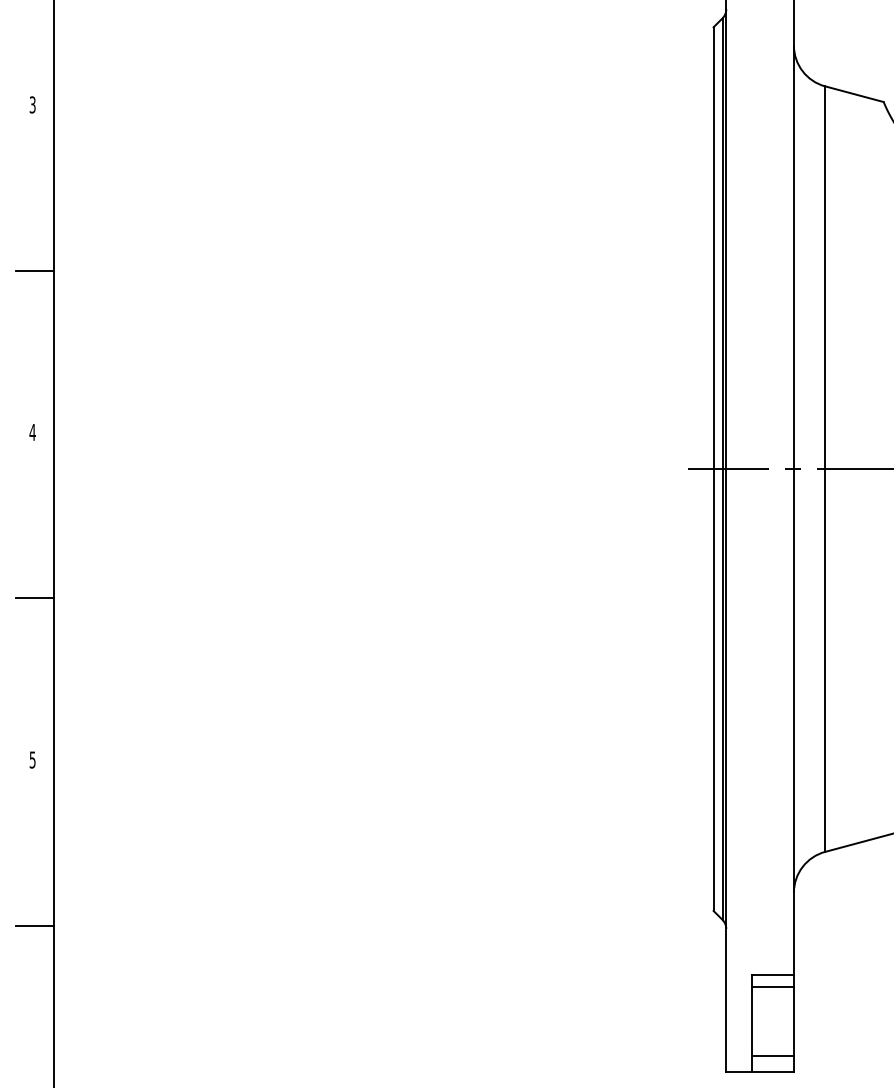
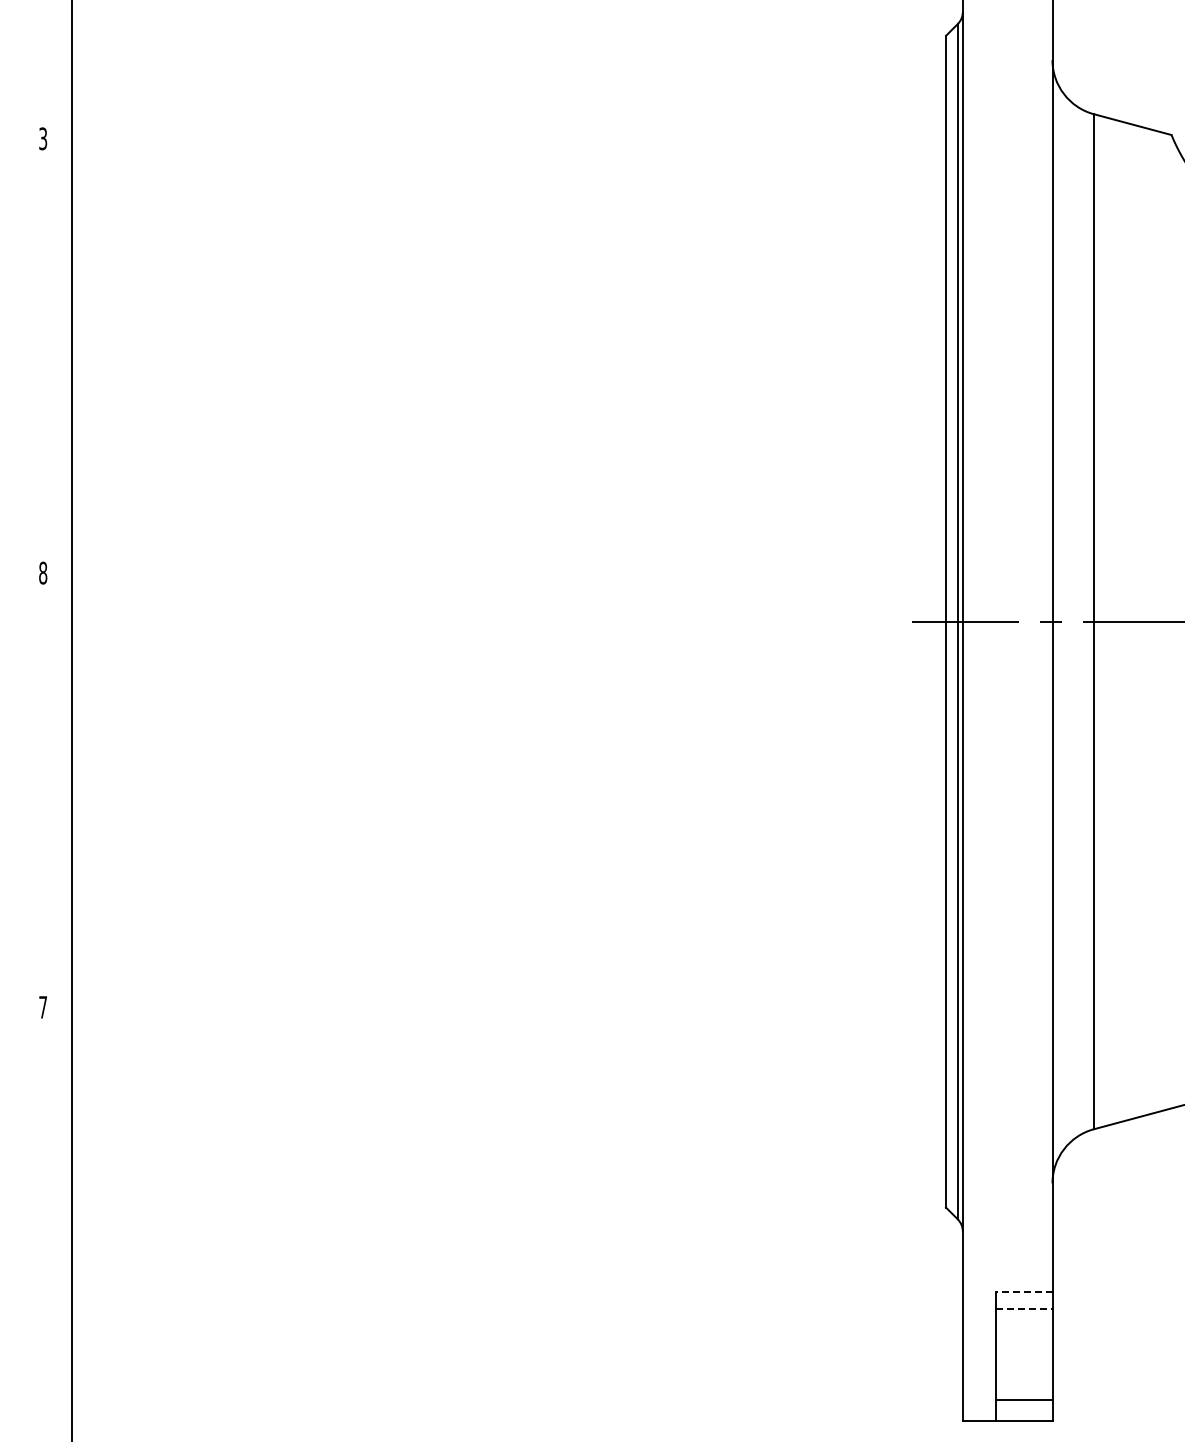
line: (35, 270) -> (46, 358), removed
text: (32, 432) -> (42, 572), 4 -> 8
line: (35, 598) -> (46, 793), removed
text: (32, 760) -> (42, 1007), 5 -> 7
line: (35, 926) -> (46, 1227), removed
line: (772, 975) -> (1024, 1292), solid -> dashed
line: (773, 987) -> (1025, 1308), solid -> dashed

